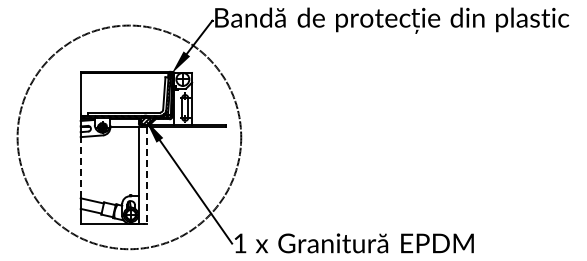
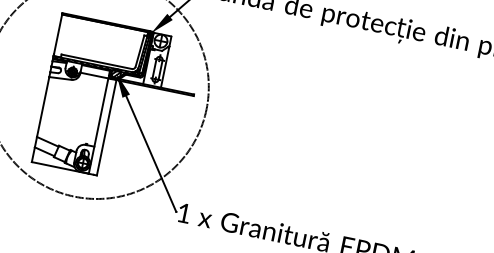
line: (80, 167) -> (43, 106), dashed -> solid
line: (147, 175) -> (107, 128), dashed -> solid

